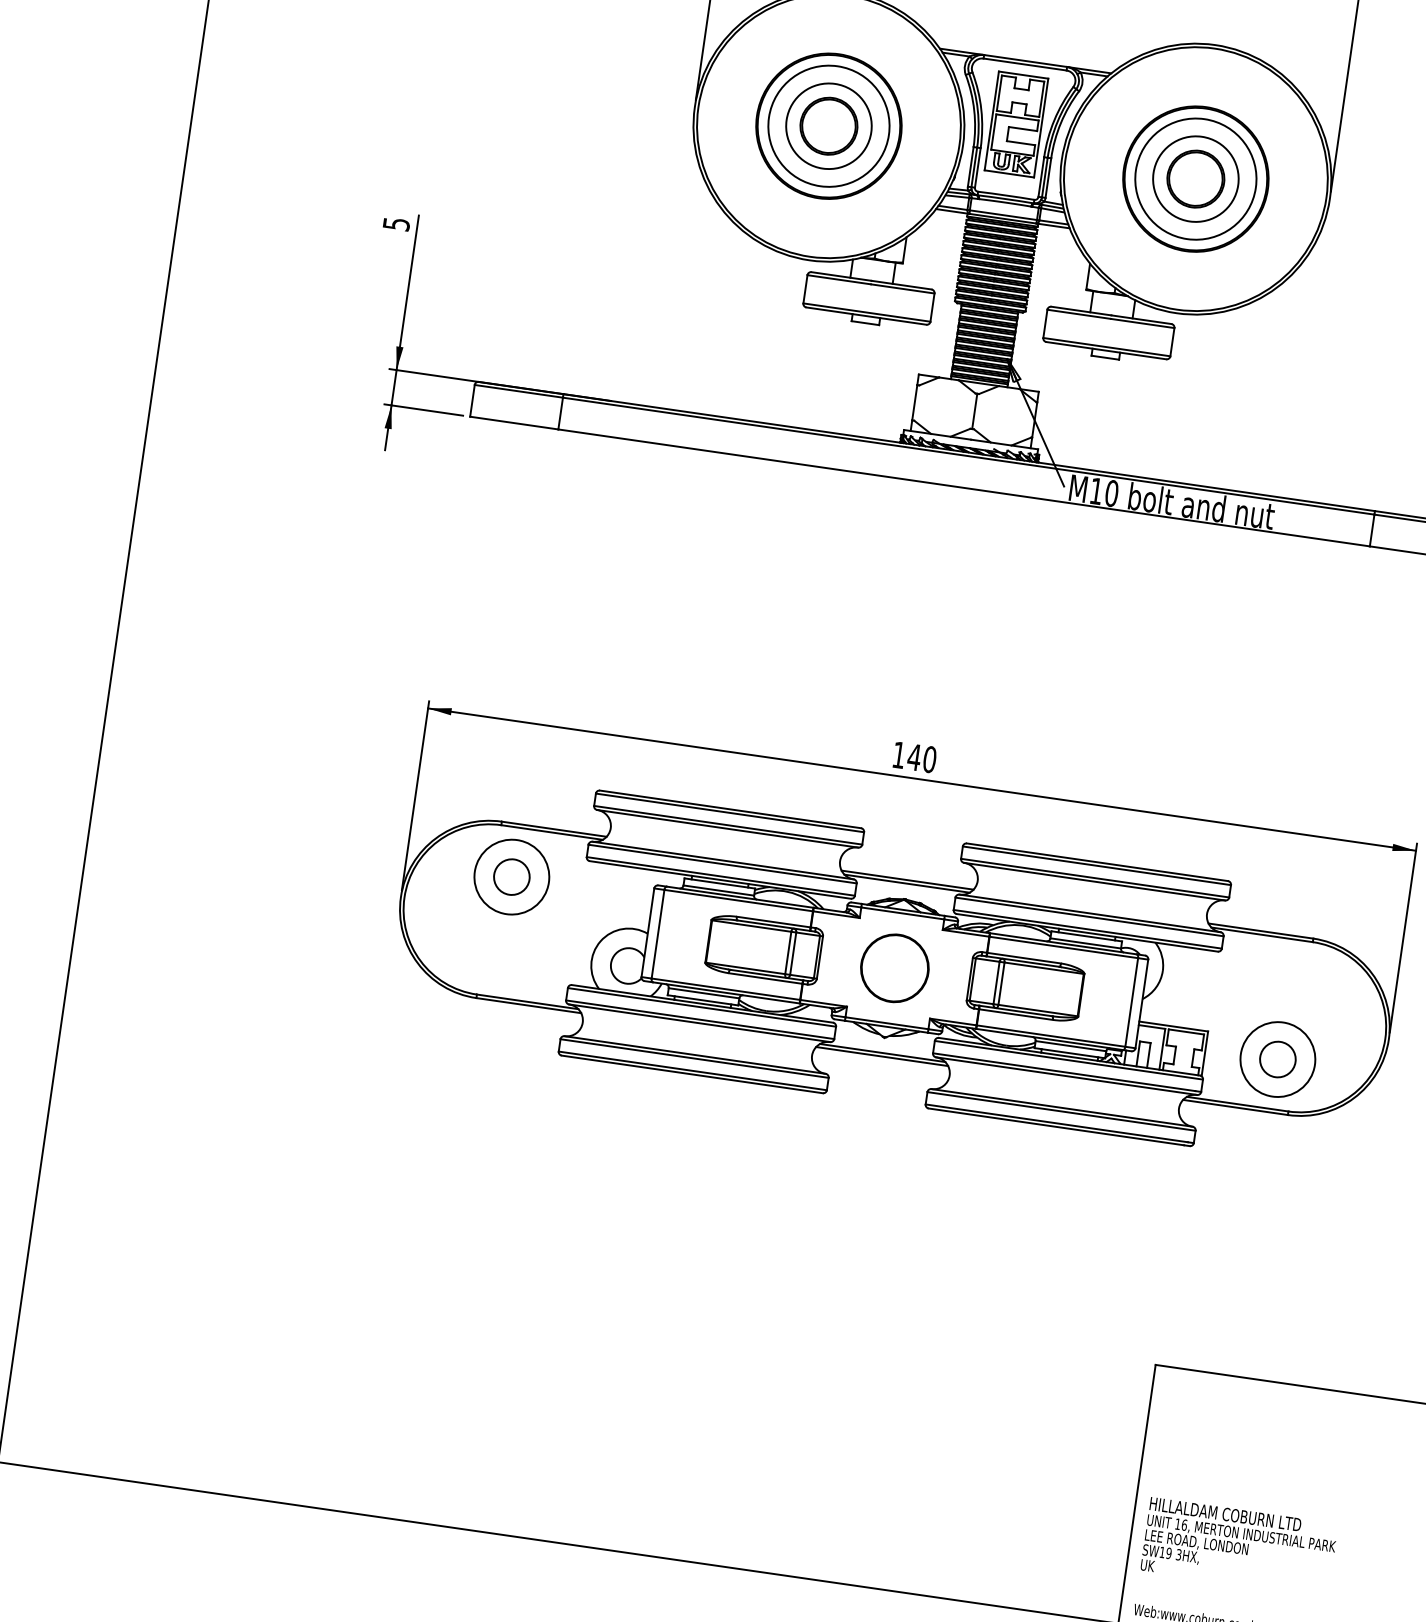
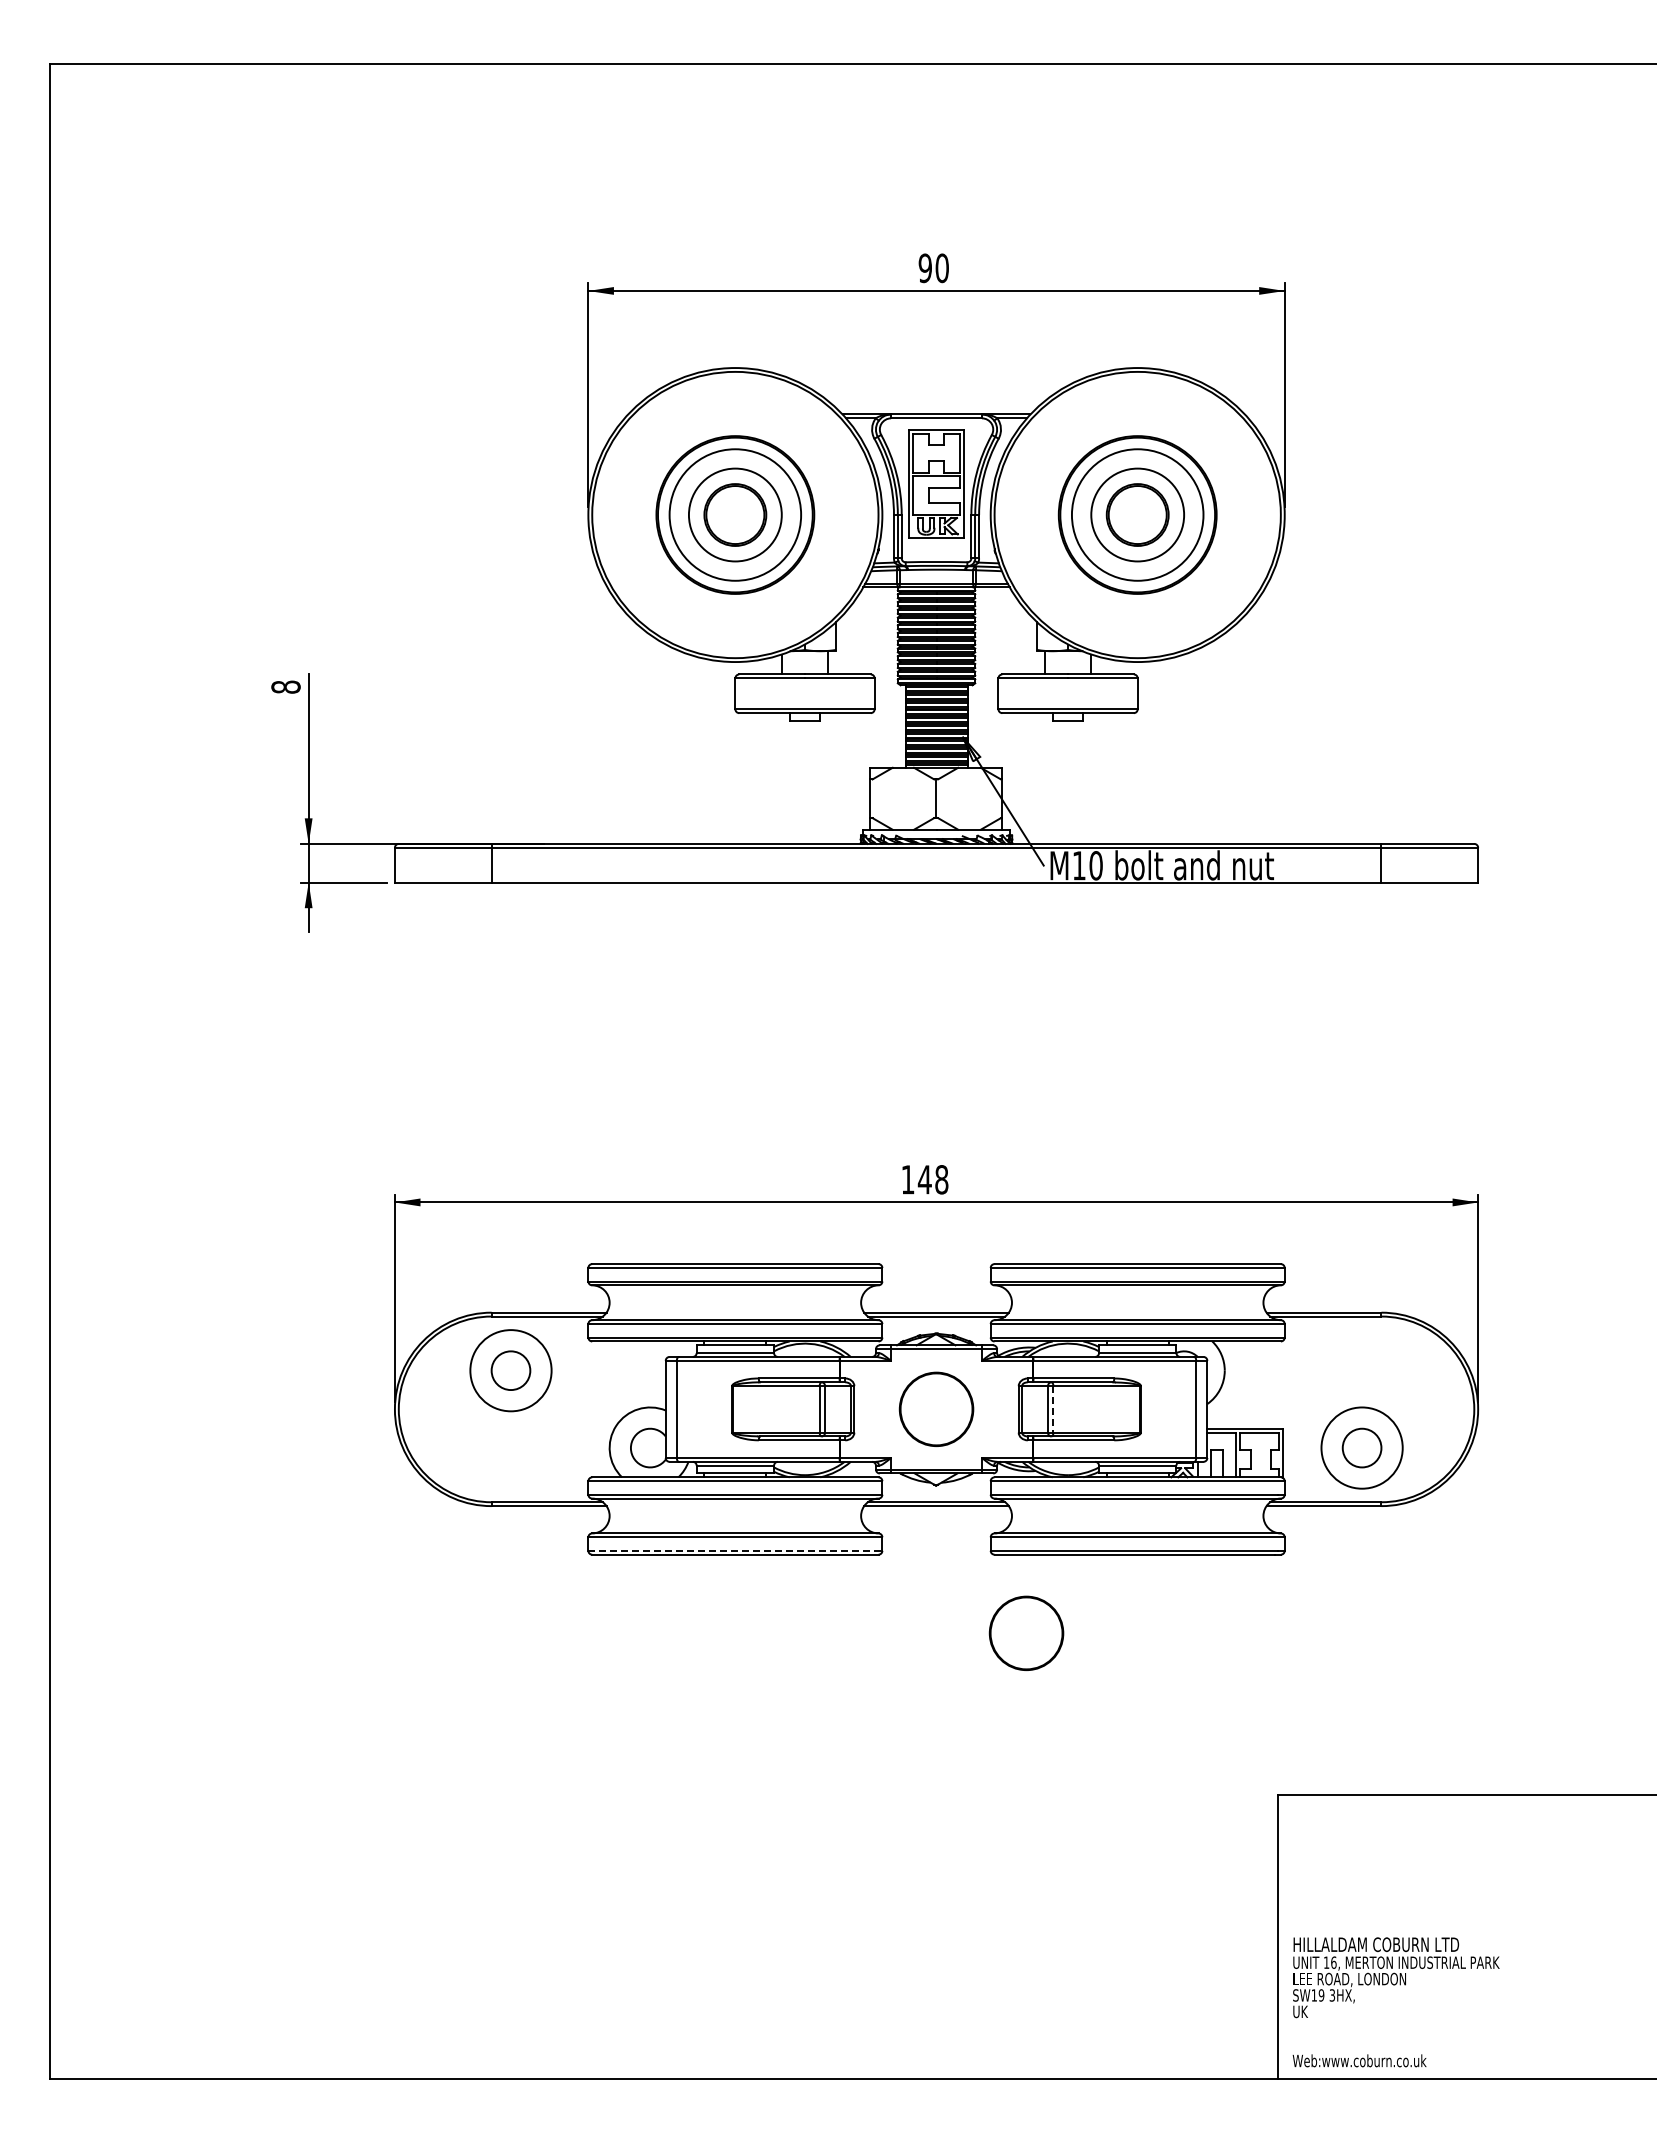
text: (396, 223) -> (285, 686), 5 -> 8
text: (929, 759) -> (941, 1179), 140 -> 148
line: (1001, 983) -> (1053, 1409), solid -> dashed
line: (692, 1070) -> (735, 1550), solid -> dashed
part: (947, 1183) -> (1026, 1632), added

